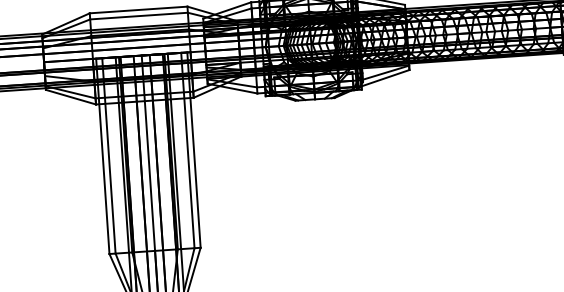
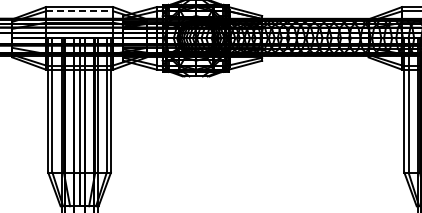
line: (138, 16) -> (79, 11), solid -> dashed

